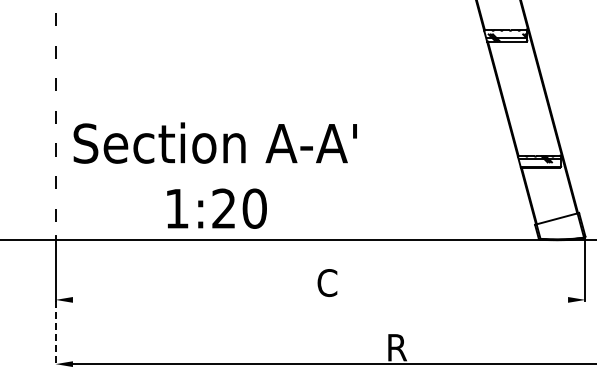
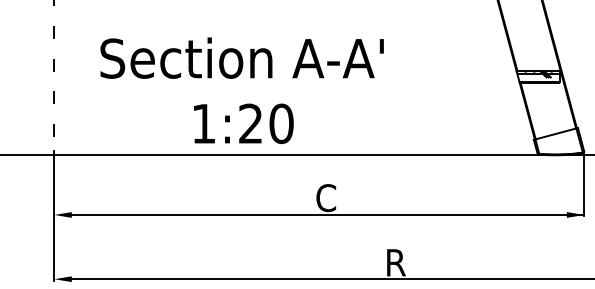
text: (214, 175) -> (241, 90), moved
line: (324, 299) -> (323, 214), added
line: (55, 333) -> (54, 248), dashed -> solid

